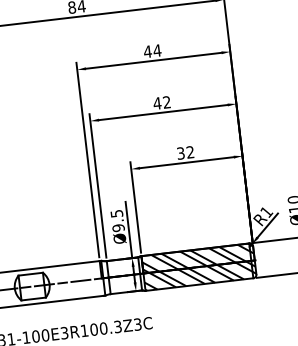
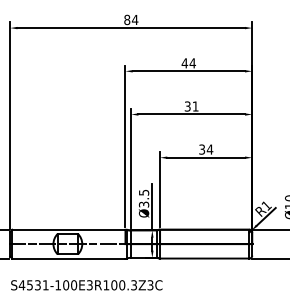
text: (161, 102) -> (191, 106), 42 -> 31
text: (189, 152) -> (209, 149), 32 -> 34
text: (117, 228) -> (143, 204), Ø9.5 -> Ø3.5
hatch: (199, 266) -> (206, 243), removed

